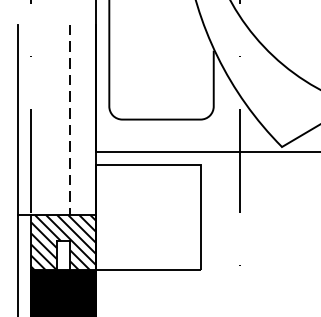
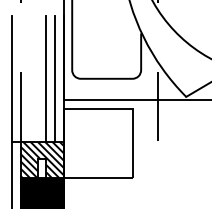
line: (82, 119) -> (54, 78), added
line: (70, 120) -> (46, 79), dashed -> solid

